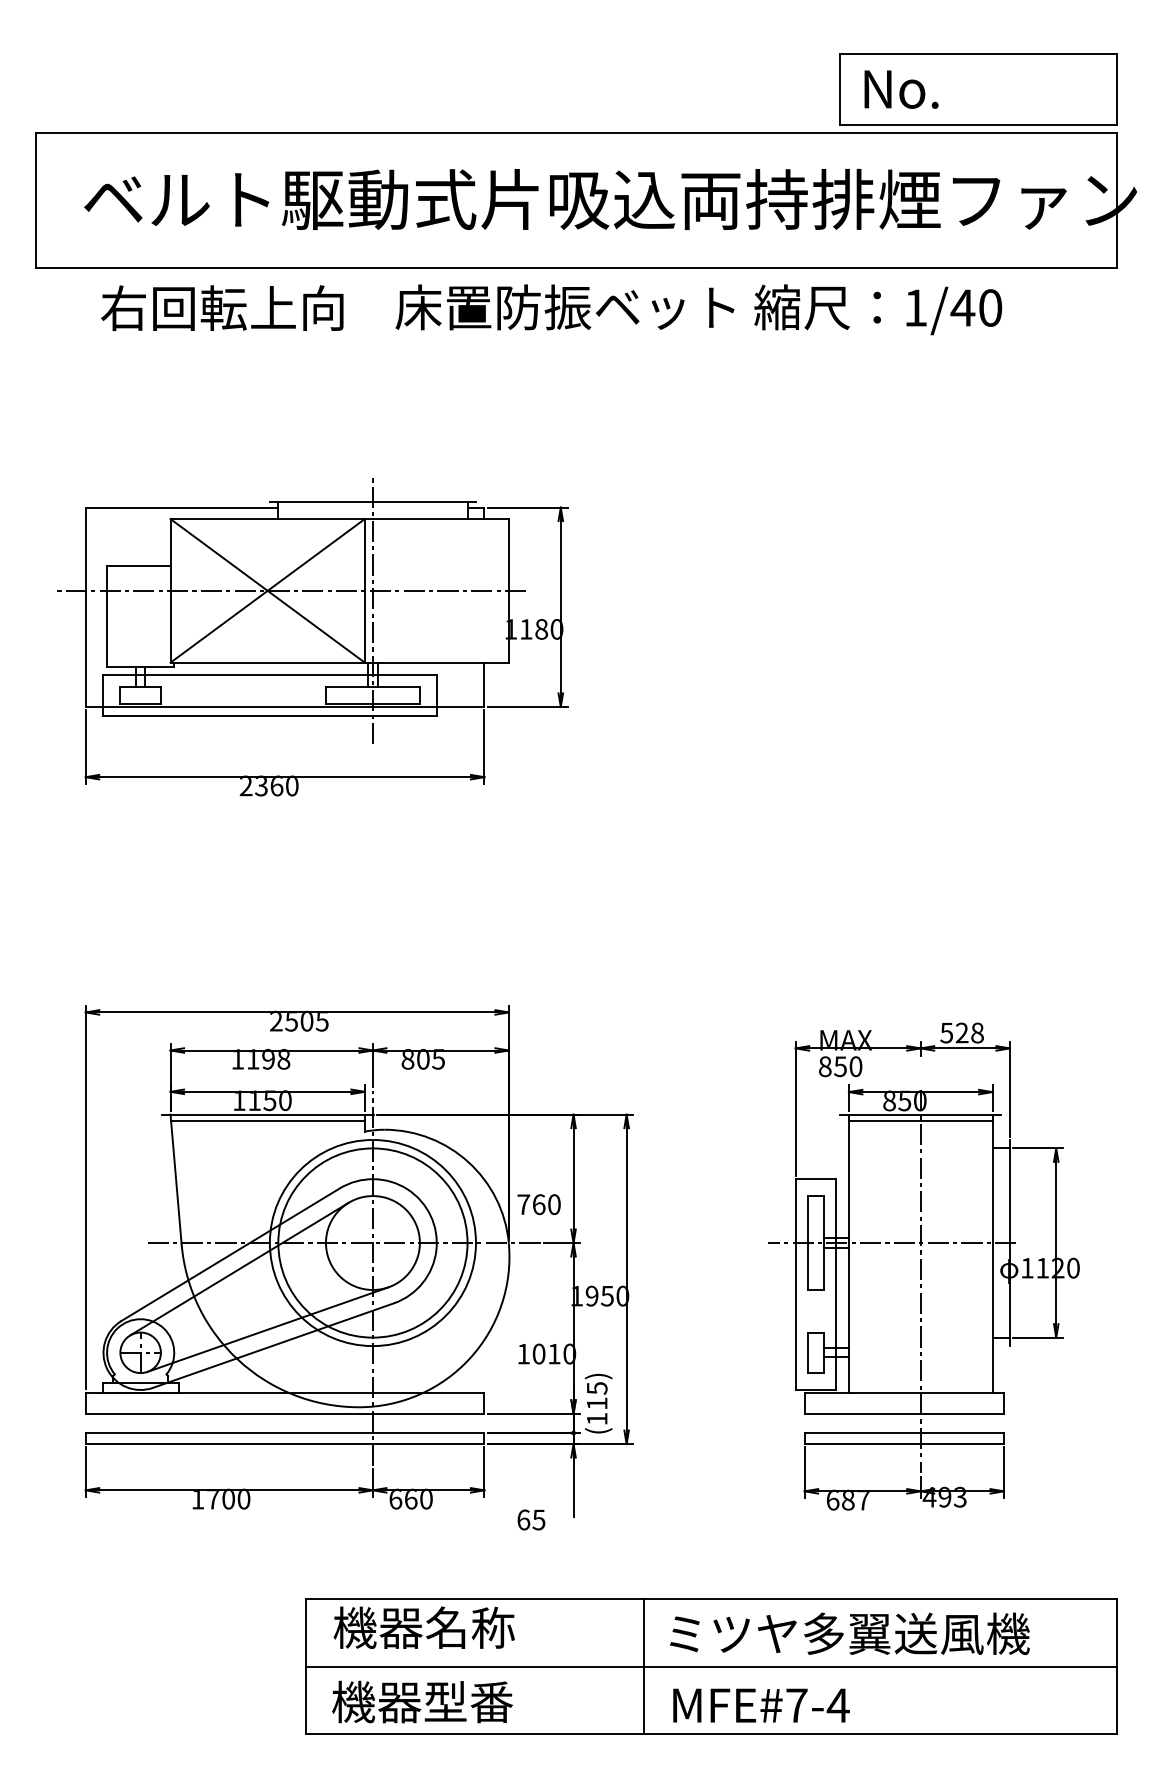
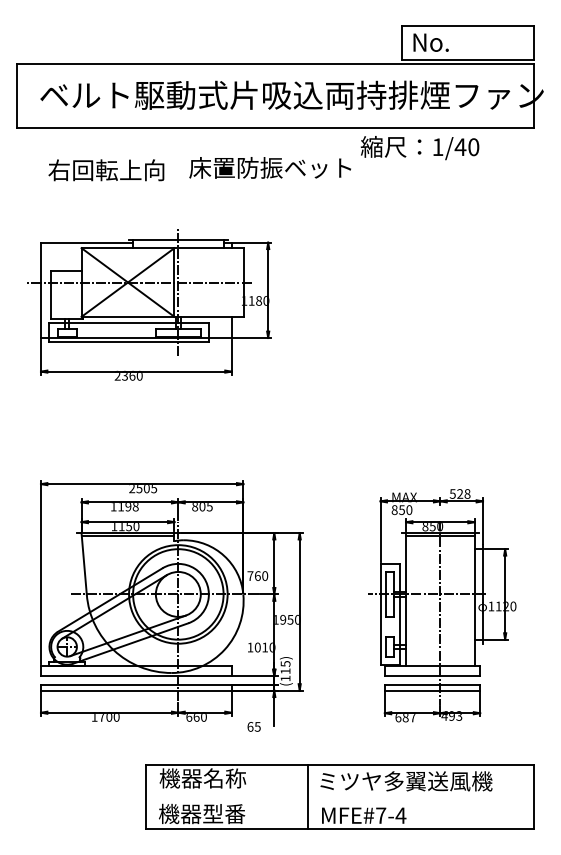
text: (563, 306) -> (269, 167), moved
text: (222, 308) -> (106, 170), moved
line: (711, 1667) -> (340, 797), removed

